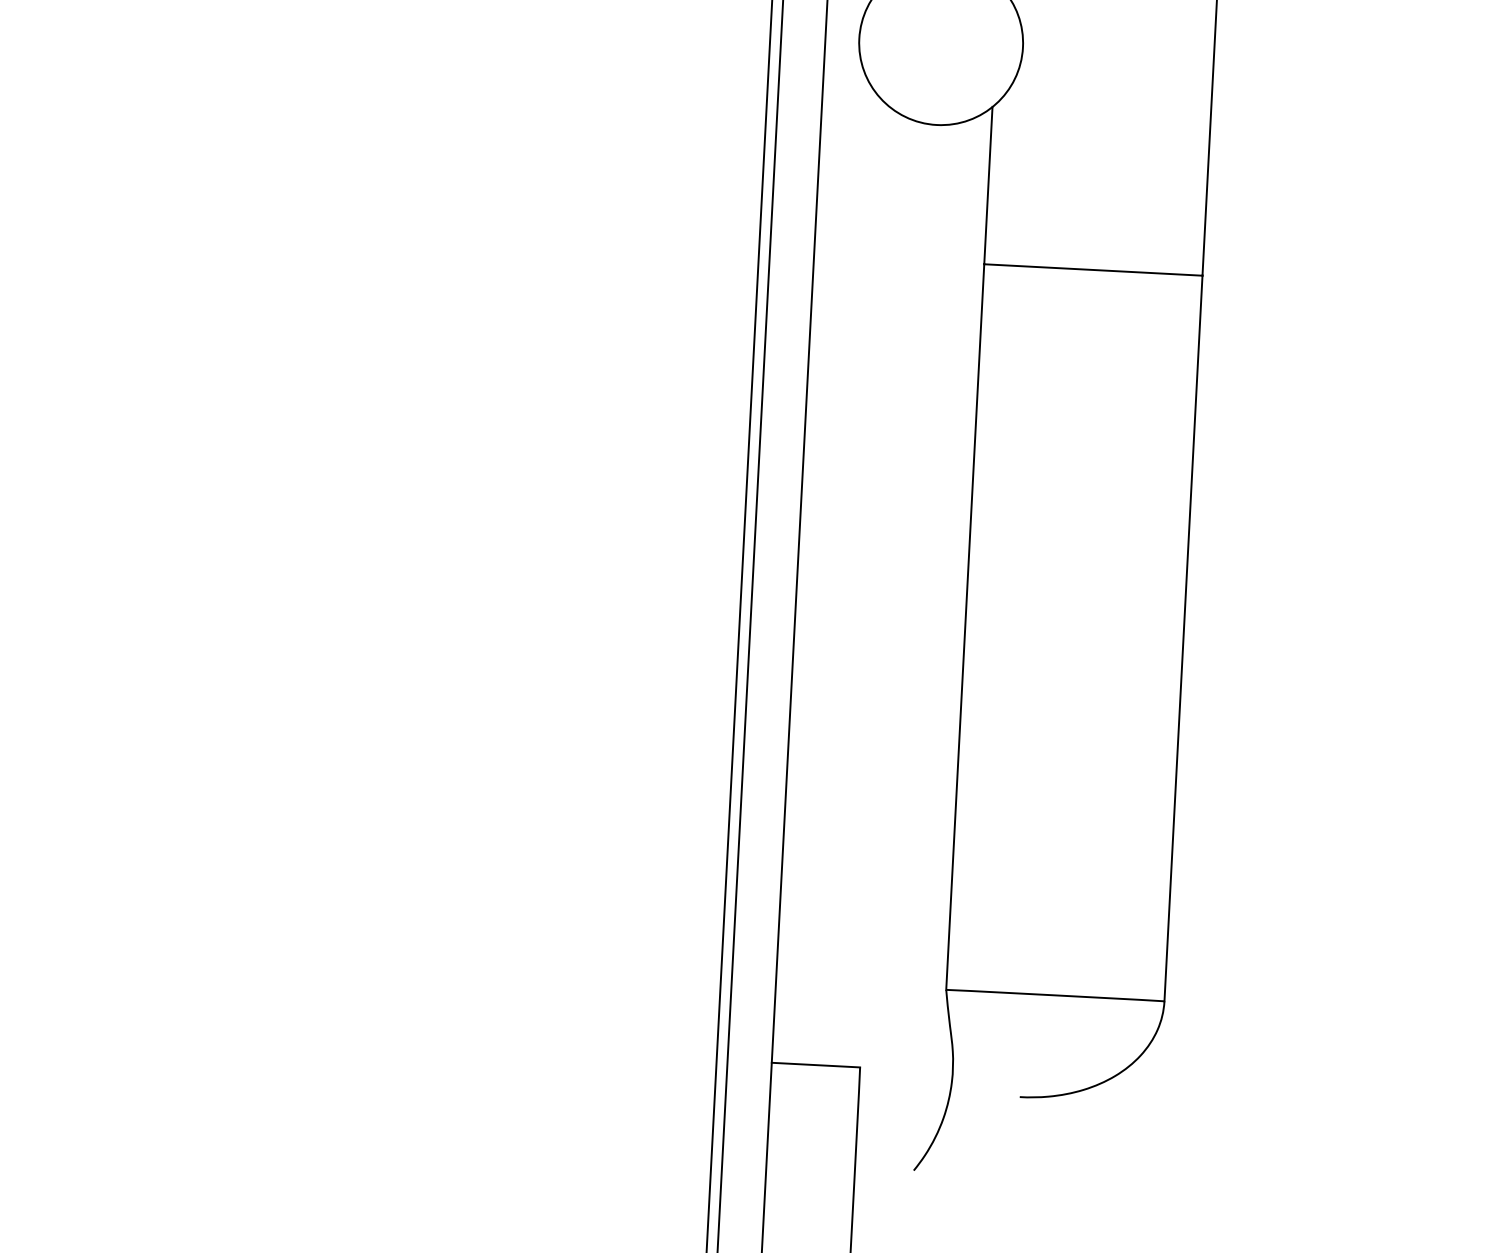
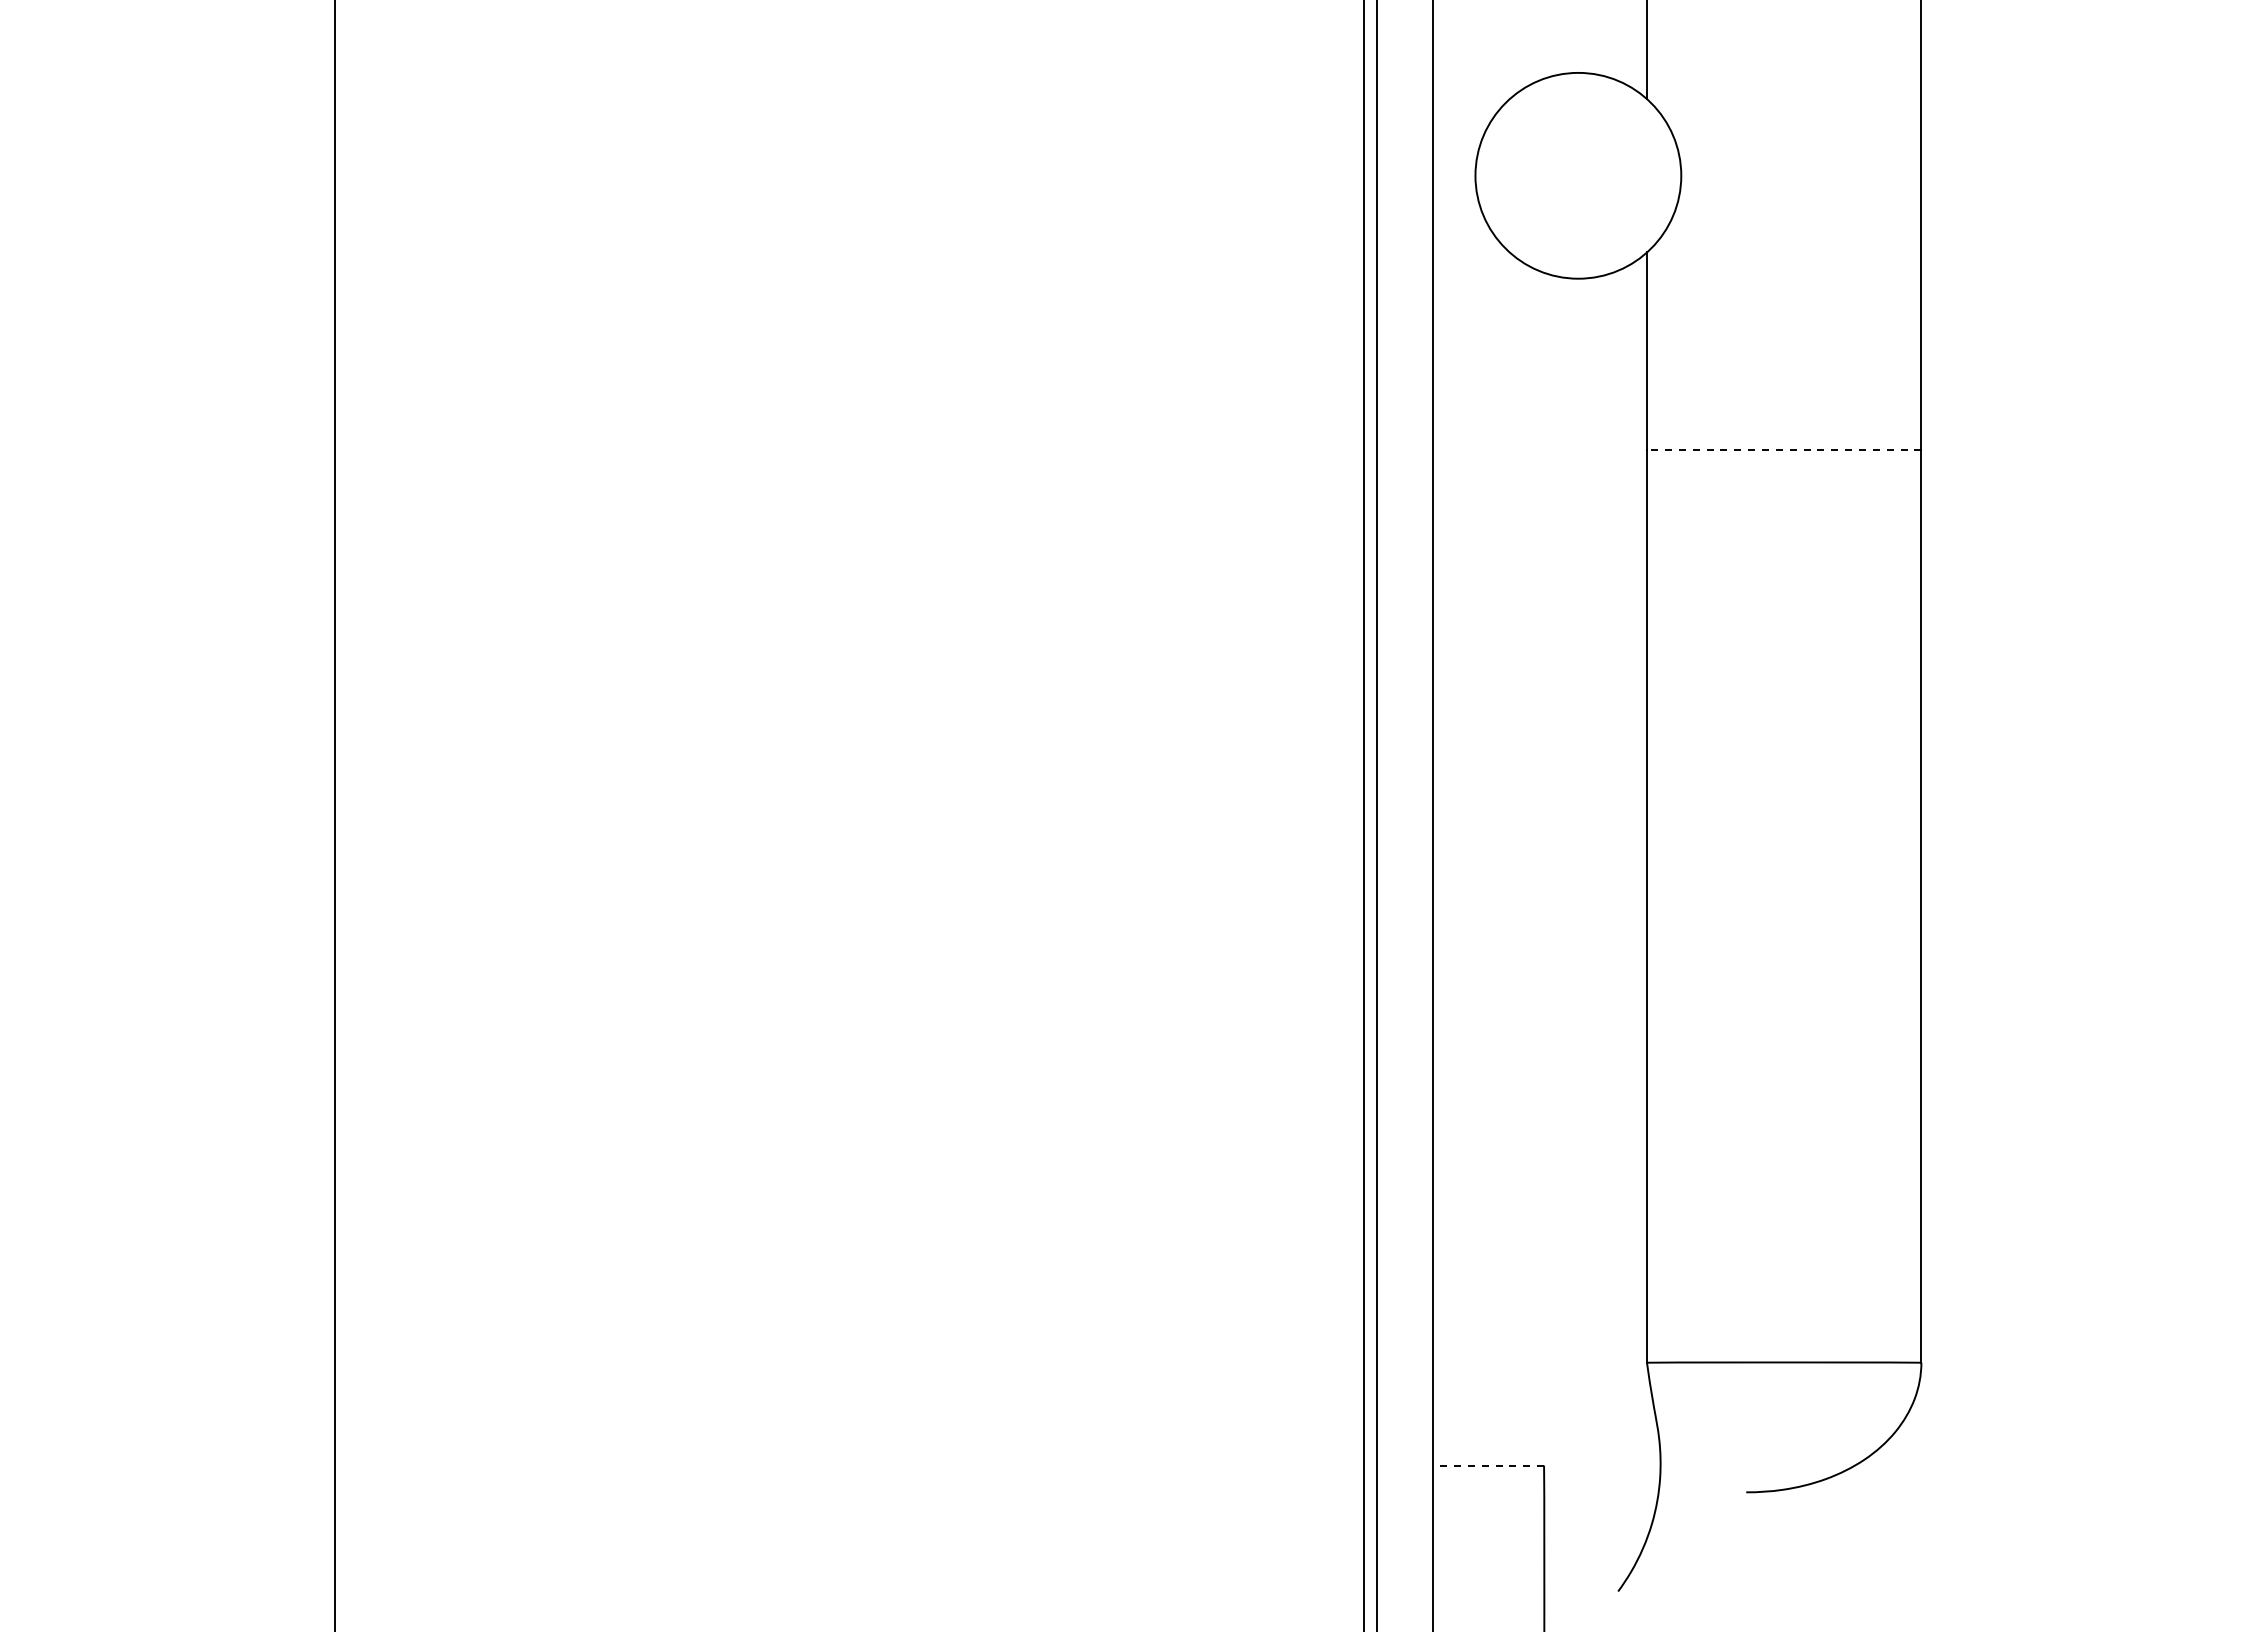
line: (1092, 270) -> (1783, 450), solid -> dashed
line: (815, 1065) -> (1488, 1465), solid -> dashed

